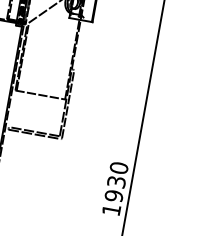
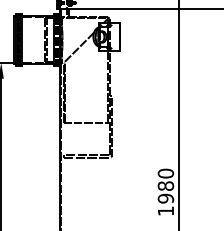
text: (116, 181) -> (165, 185), 1930 -> 1980

